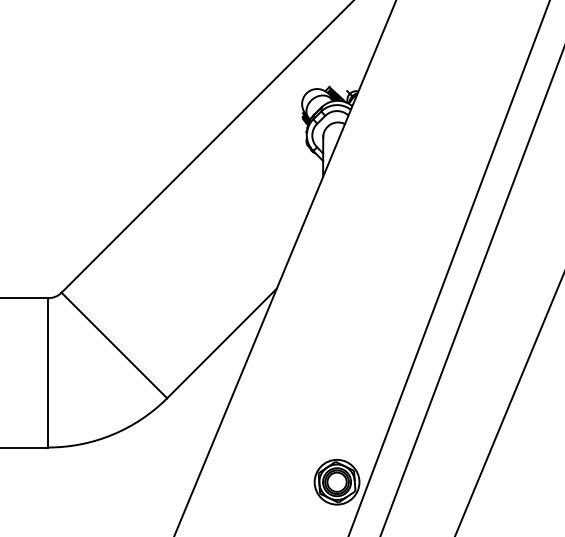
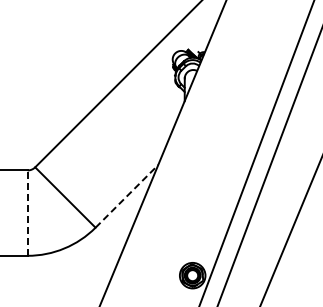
line: (223, 341) -> (127, 195), solid -> dashed
line: (48, 373) -> (27, 213), solid -> dashed

